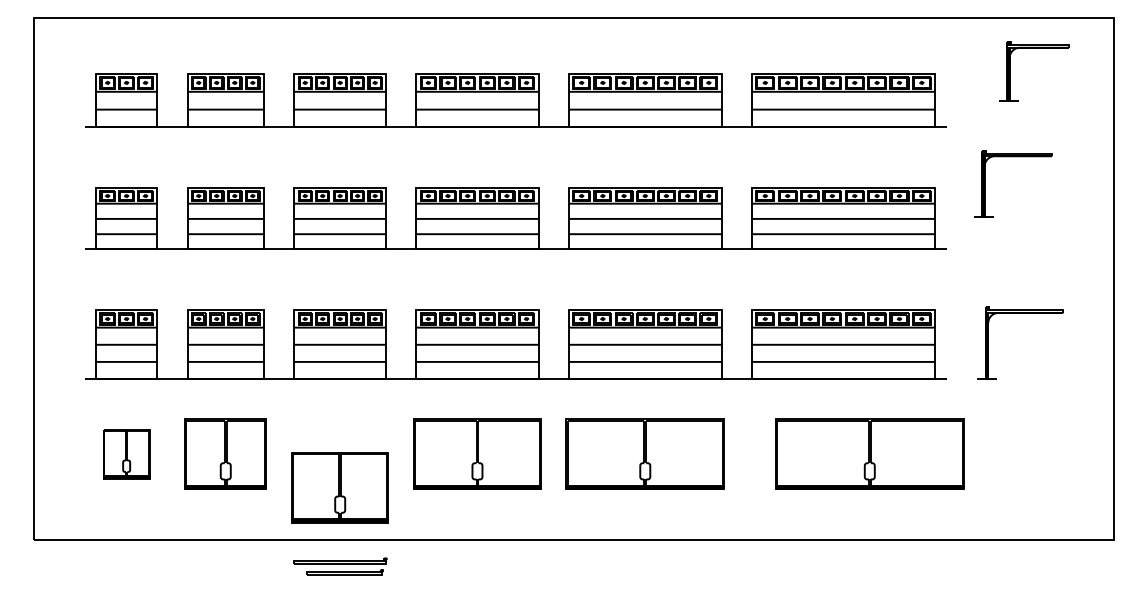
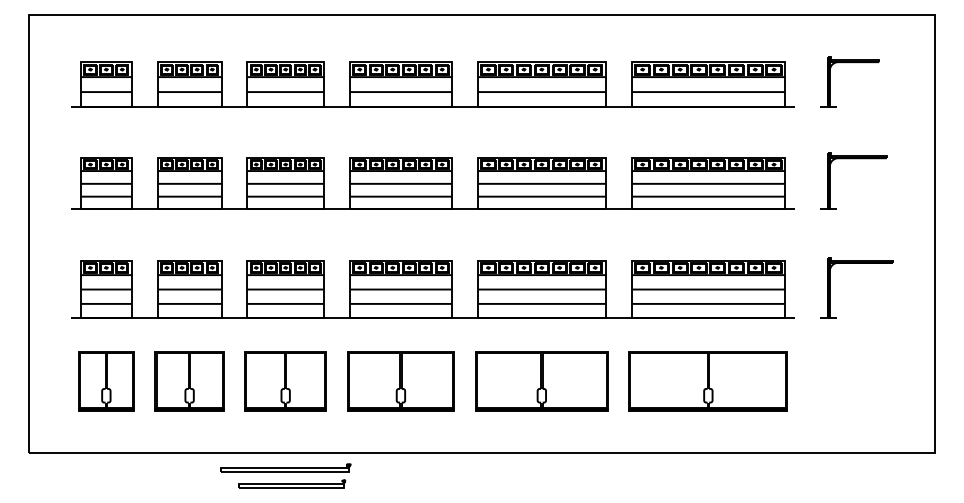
part: (1033, 49) -> (849, 63), moved
part: (1012, 157) -> (853, 159), moved
part: (126, 454) -> (106, 381), size x1.43
part: (868, 454) -> (707, 381), moved
part: (339, 487) -> (285, 381), moved
part: (339, 566) -> (285, 475), size x1.67

